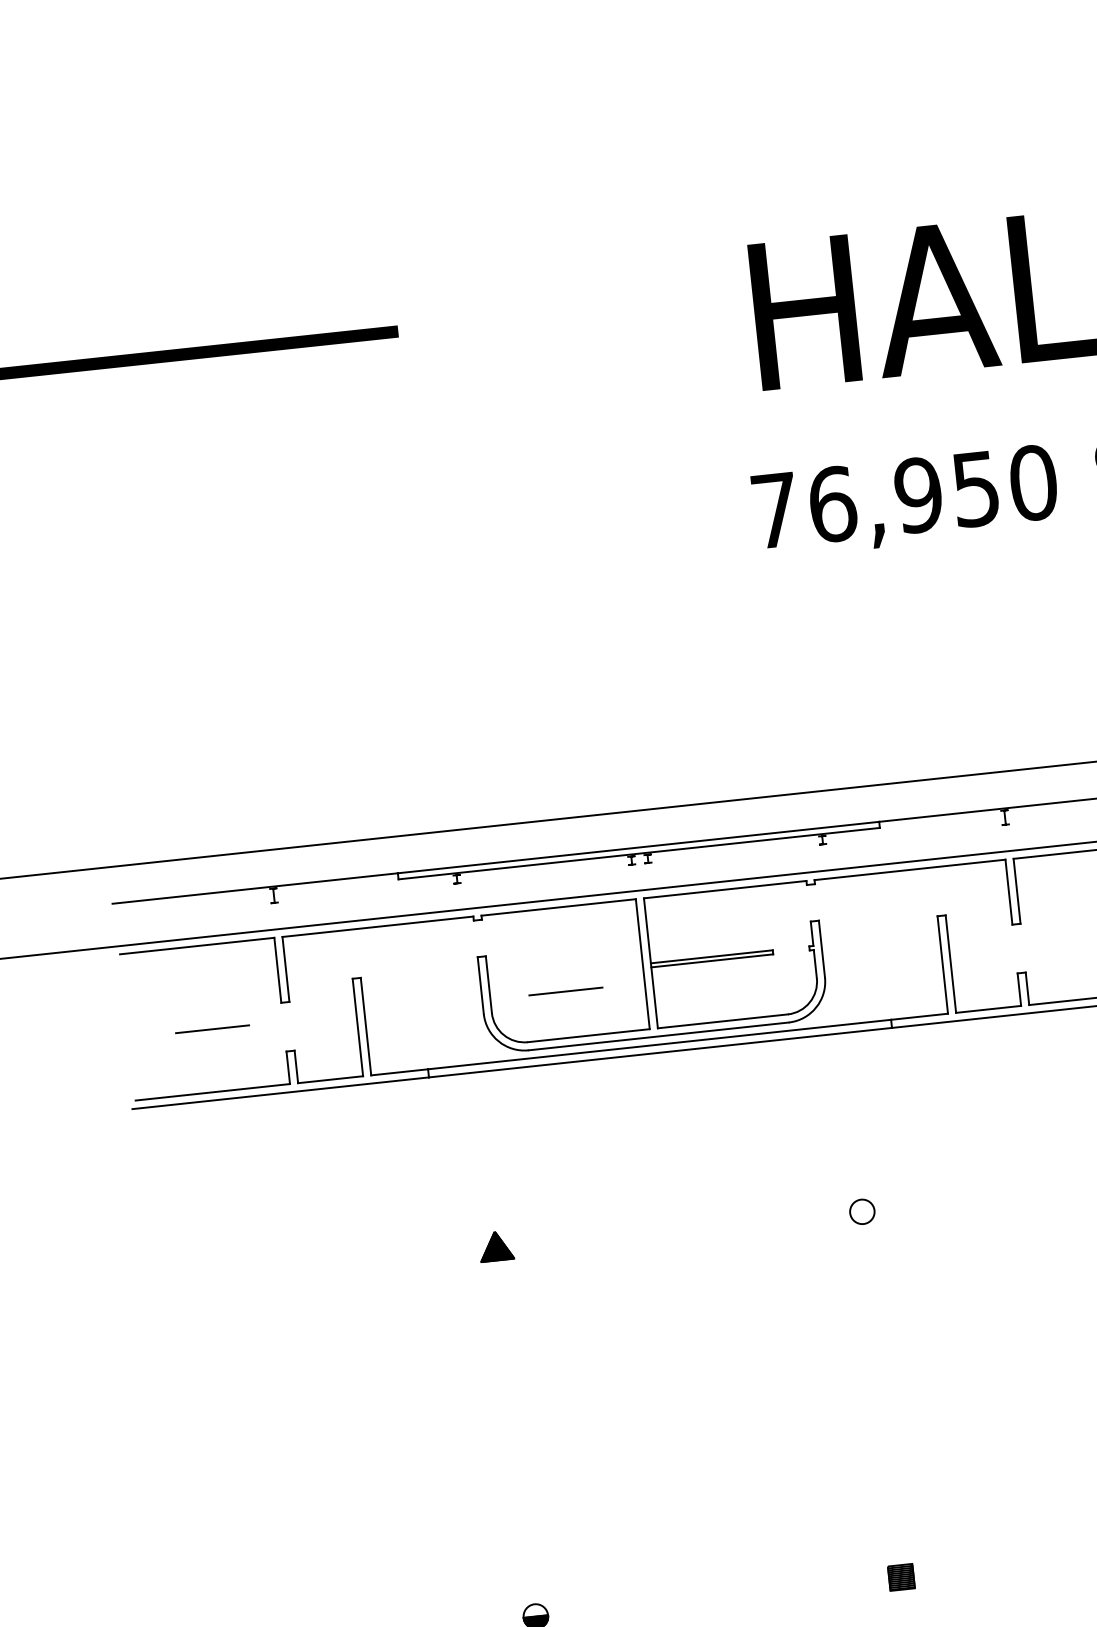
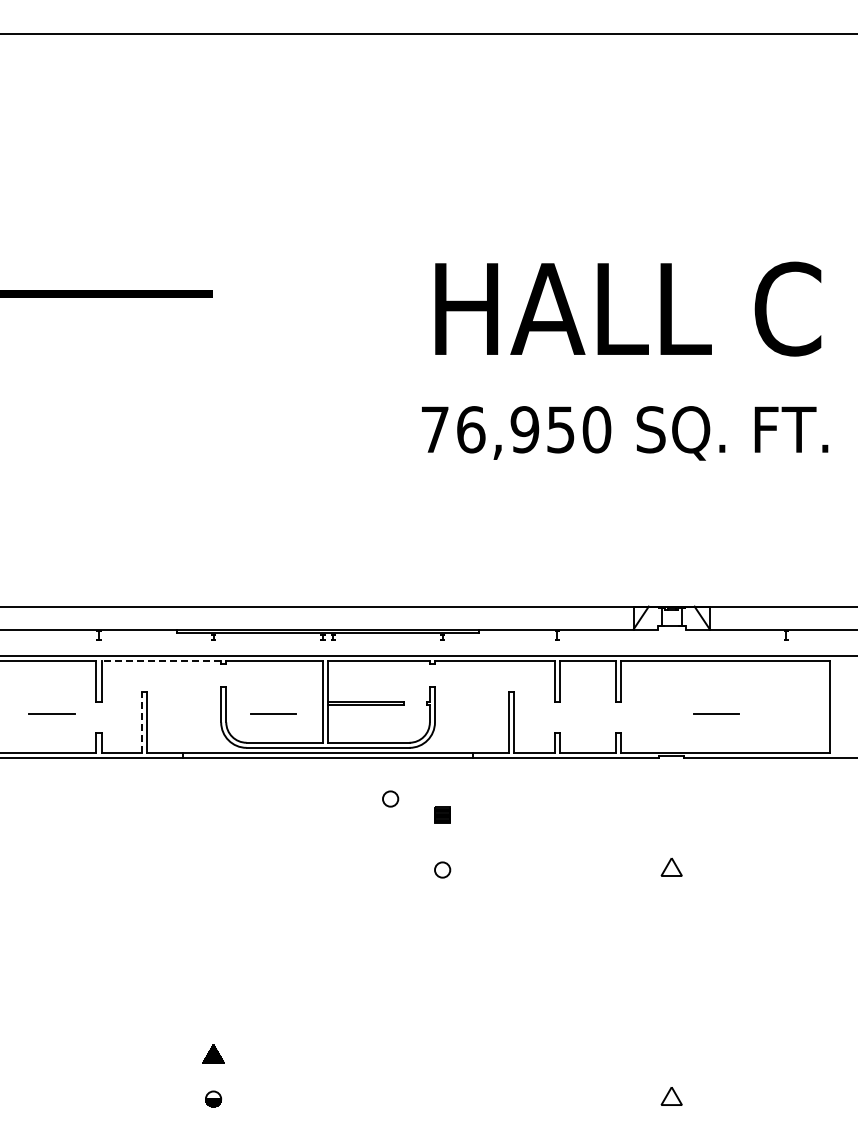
line: (378, 927) -> (161, 661), solid -> dashed
line: (358, 1027) -> (142, 722), solid -> dashed
part: (766, 1106) -> (390, 798), added
part: (496, 1245) -> (213, 1053), moved
part: (901, 1576) -> (442, 814), moved

